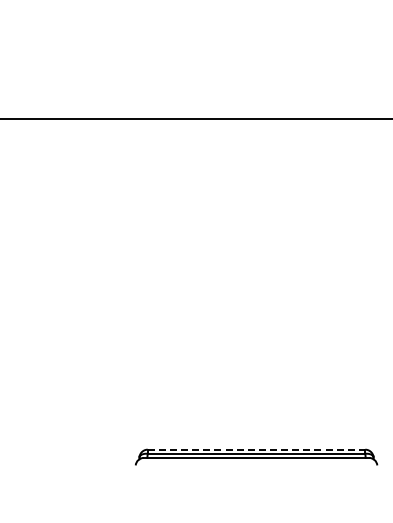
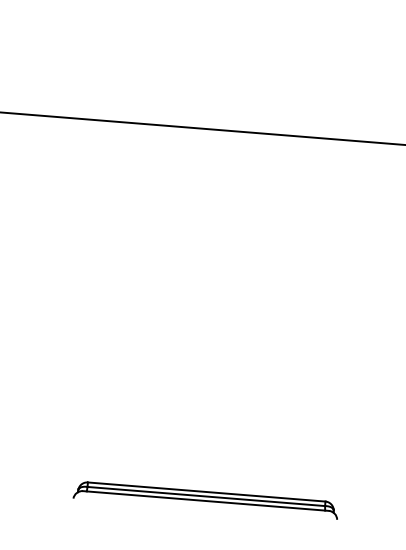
line: (256, 449) -> (206, 491), dashed -> solid

